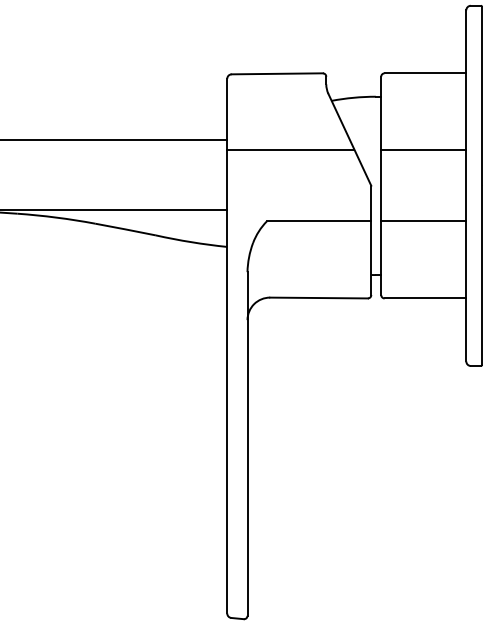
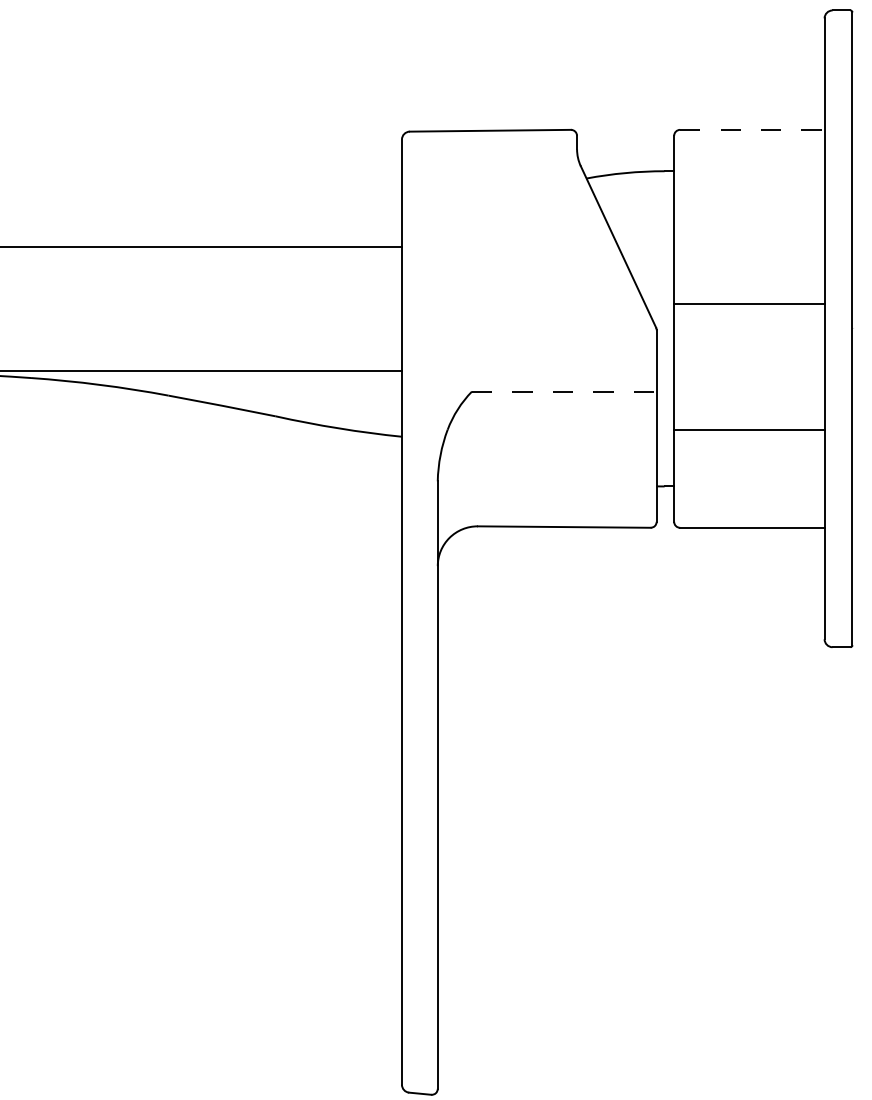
line: (425, 73) -> (752, 130), solid -> dashed
line: (290, 149) -> (513, 264), removed
line: (423, 149) -> (748, 303), moved
line: (319, 221) -> (565, 391), solid -> dashed
line: (423, 221) -> (748, 430), moved

